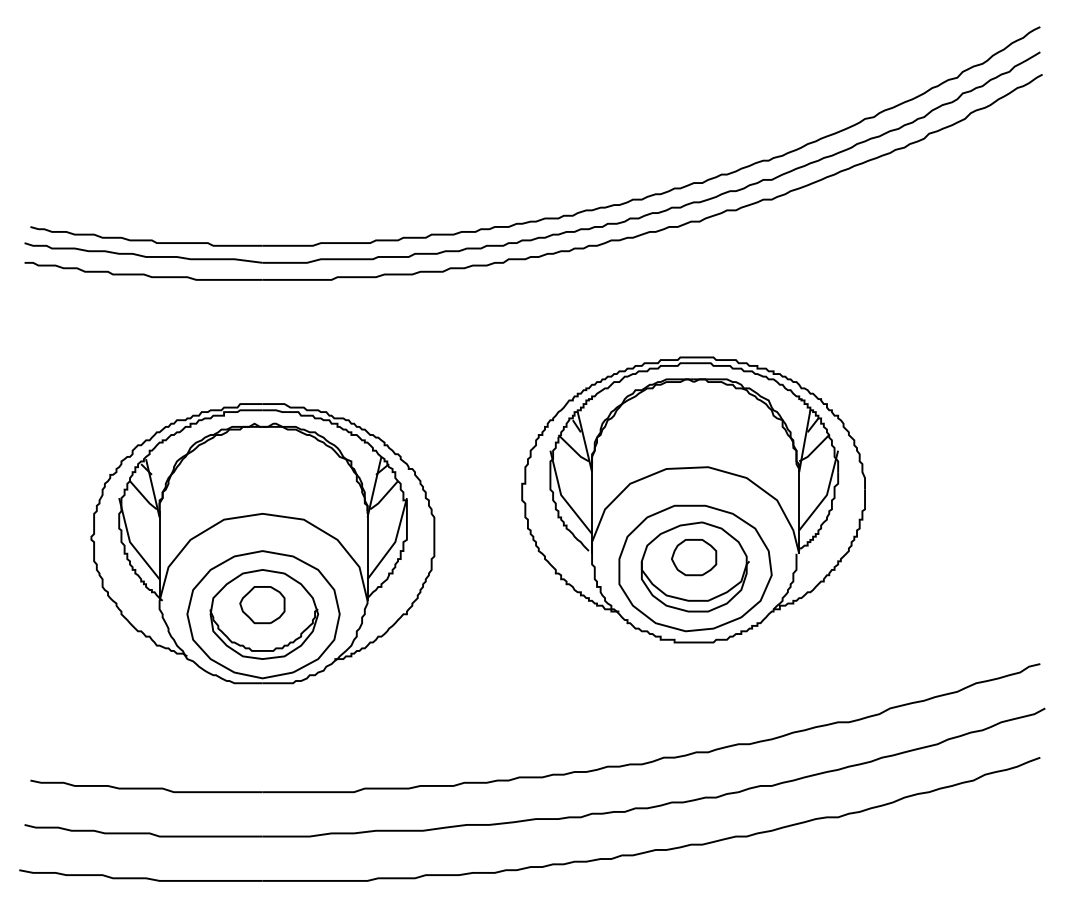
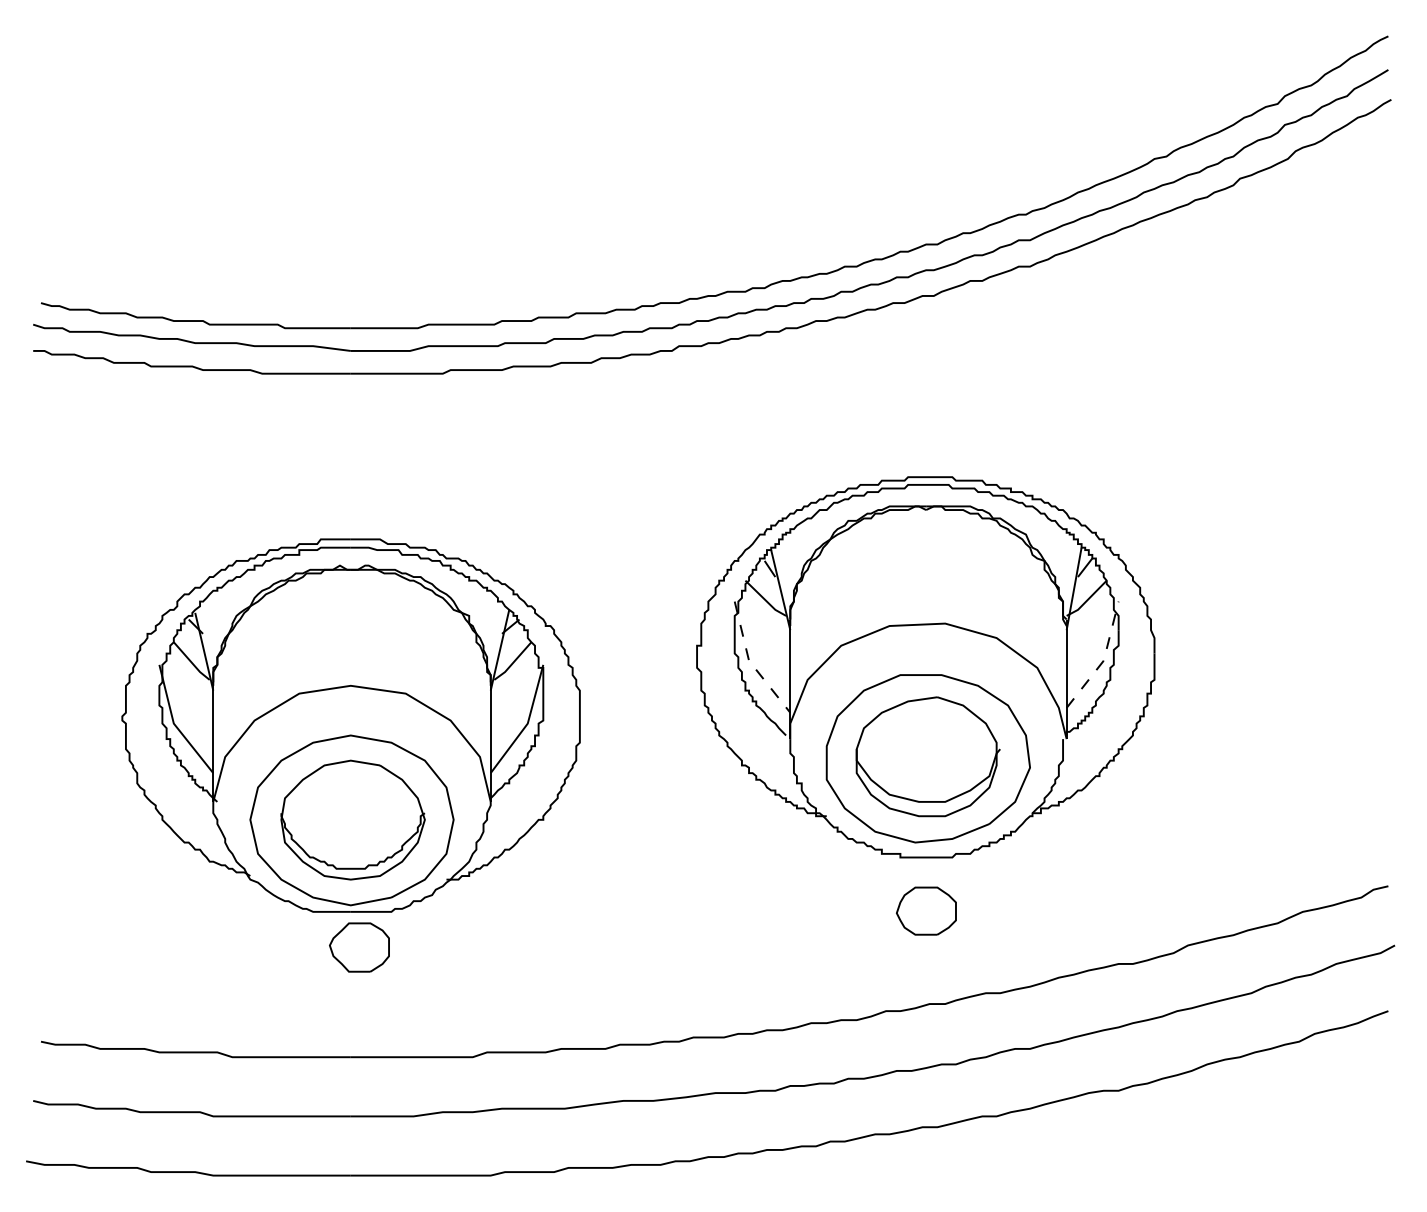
line: (826, 494) -> (1103, 659), solid -> dashed
line: (562, 497) -> (750, 663), solid -> dashed
part: (694, 557) -> (926, 910), moved
part: (262, 605) -> (359, 947), moved

